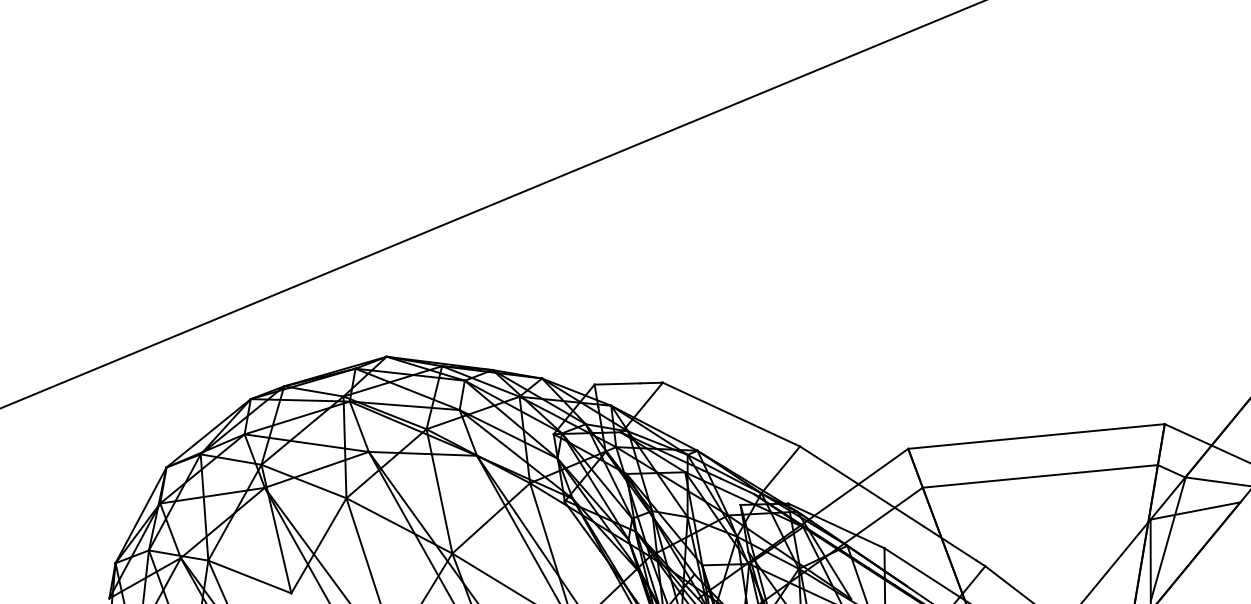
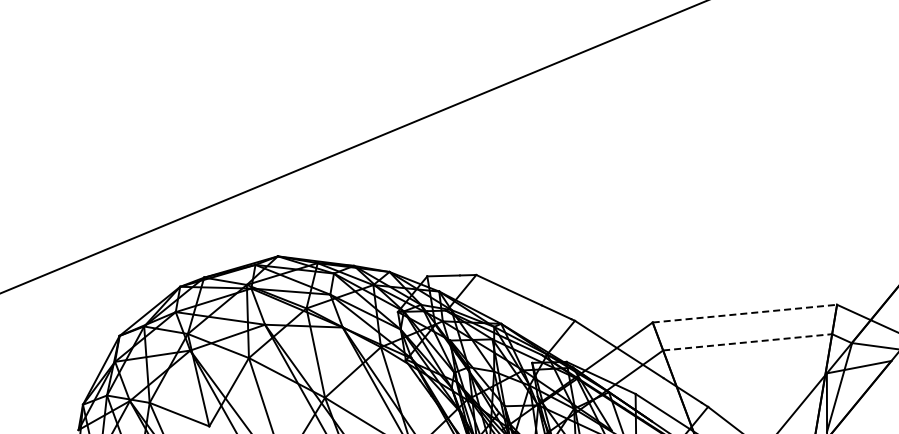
line: (1035, 436) -> (744, 313), solid -> dashed
line: (1040, 476) -> (747, 342), solid -> dashed

